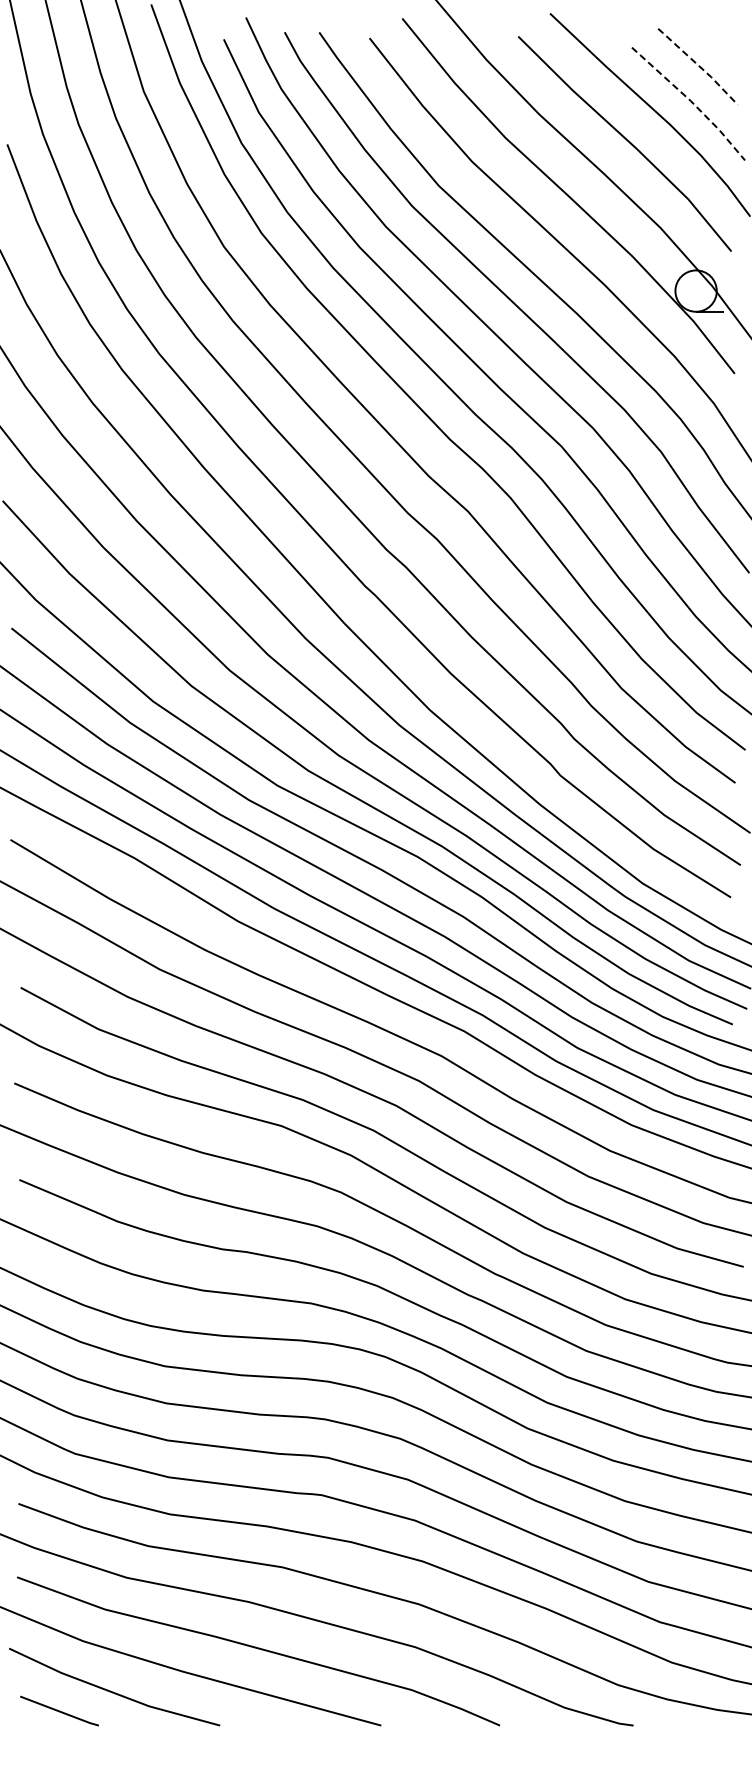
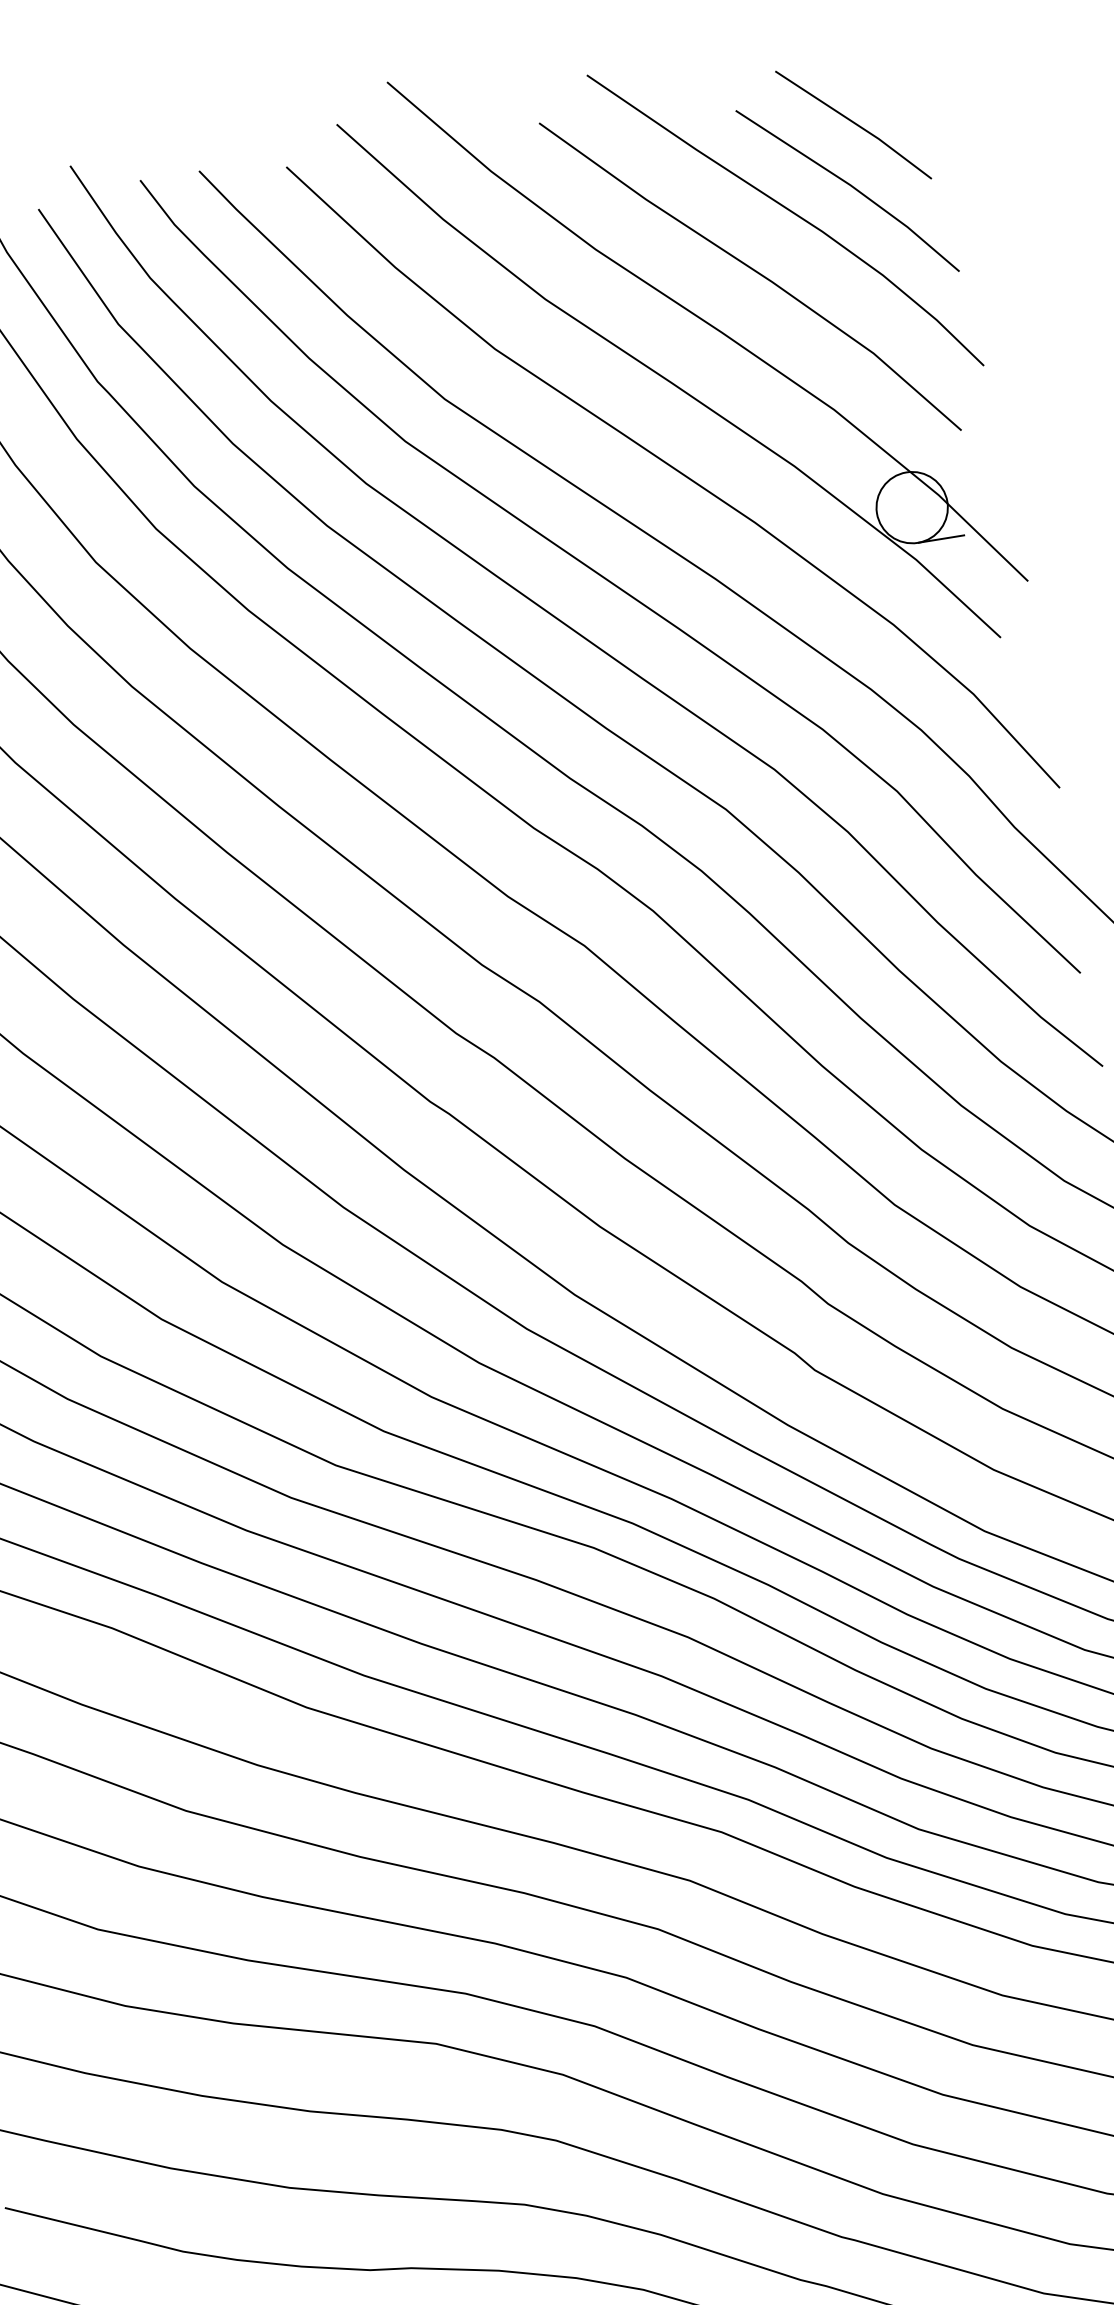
line: (699, 66) -> (855, 124), dashed -> solid
line: (691, 101) -> (852, 186), dashed -> solid

